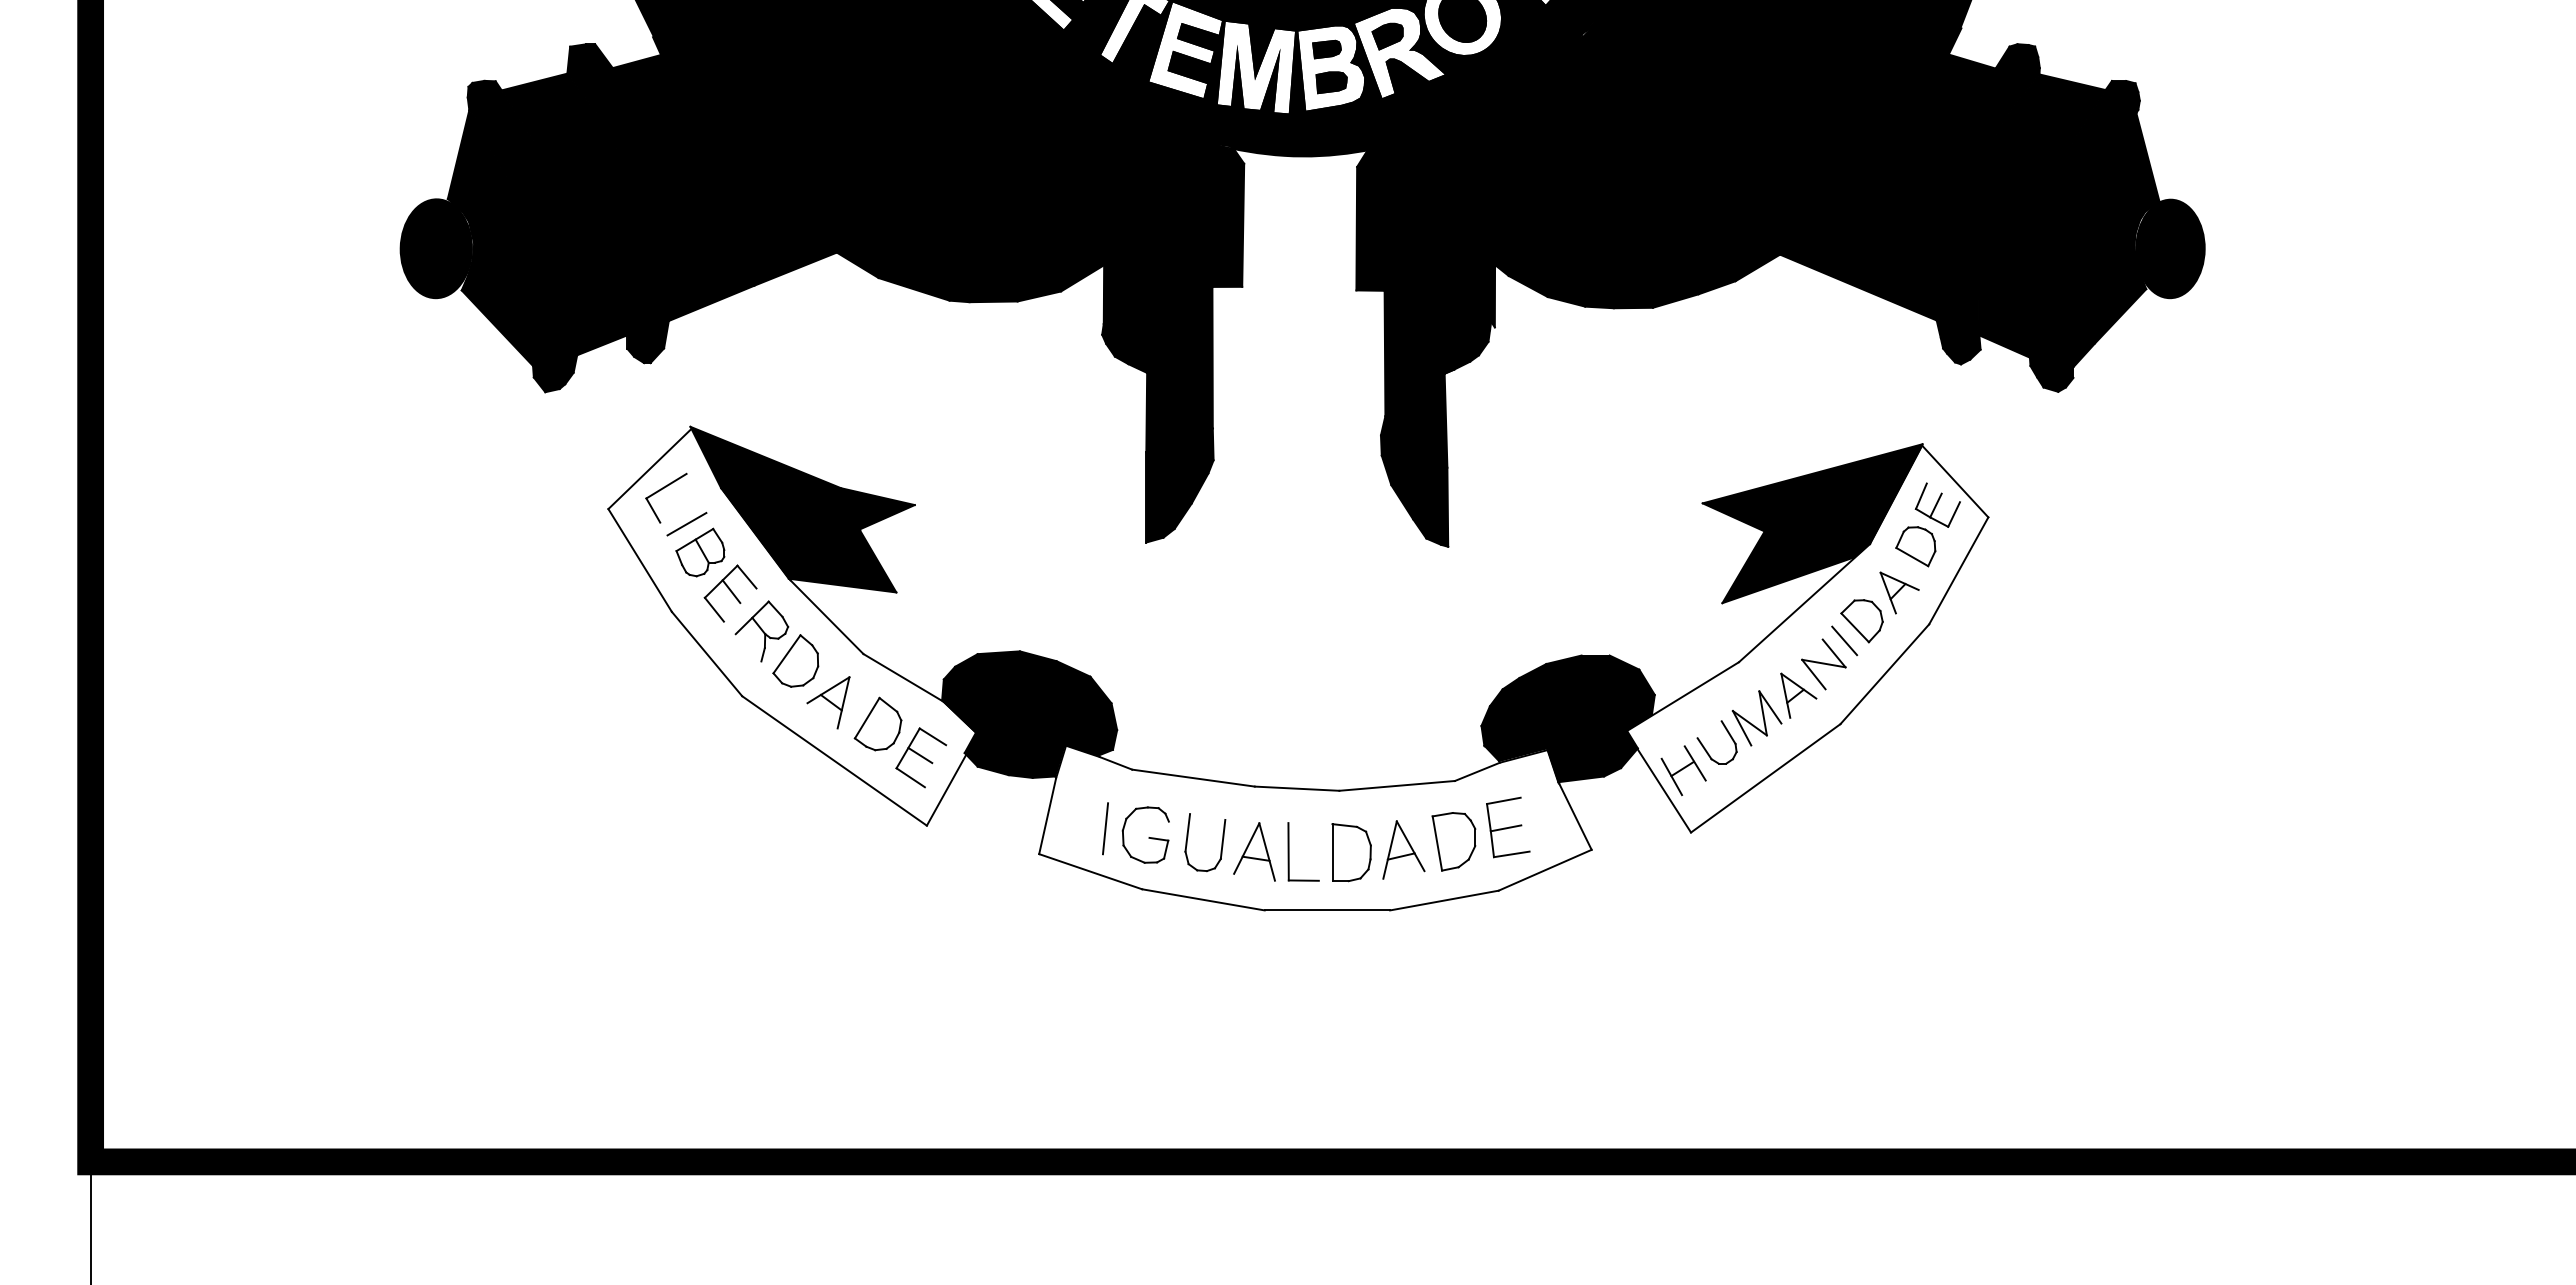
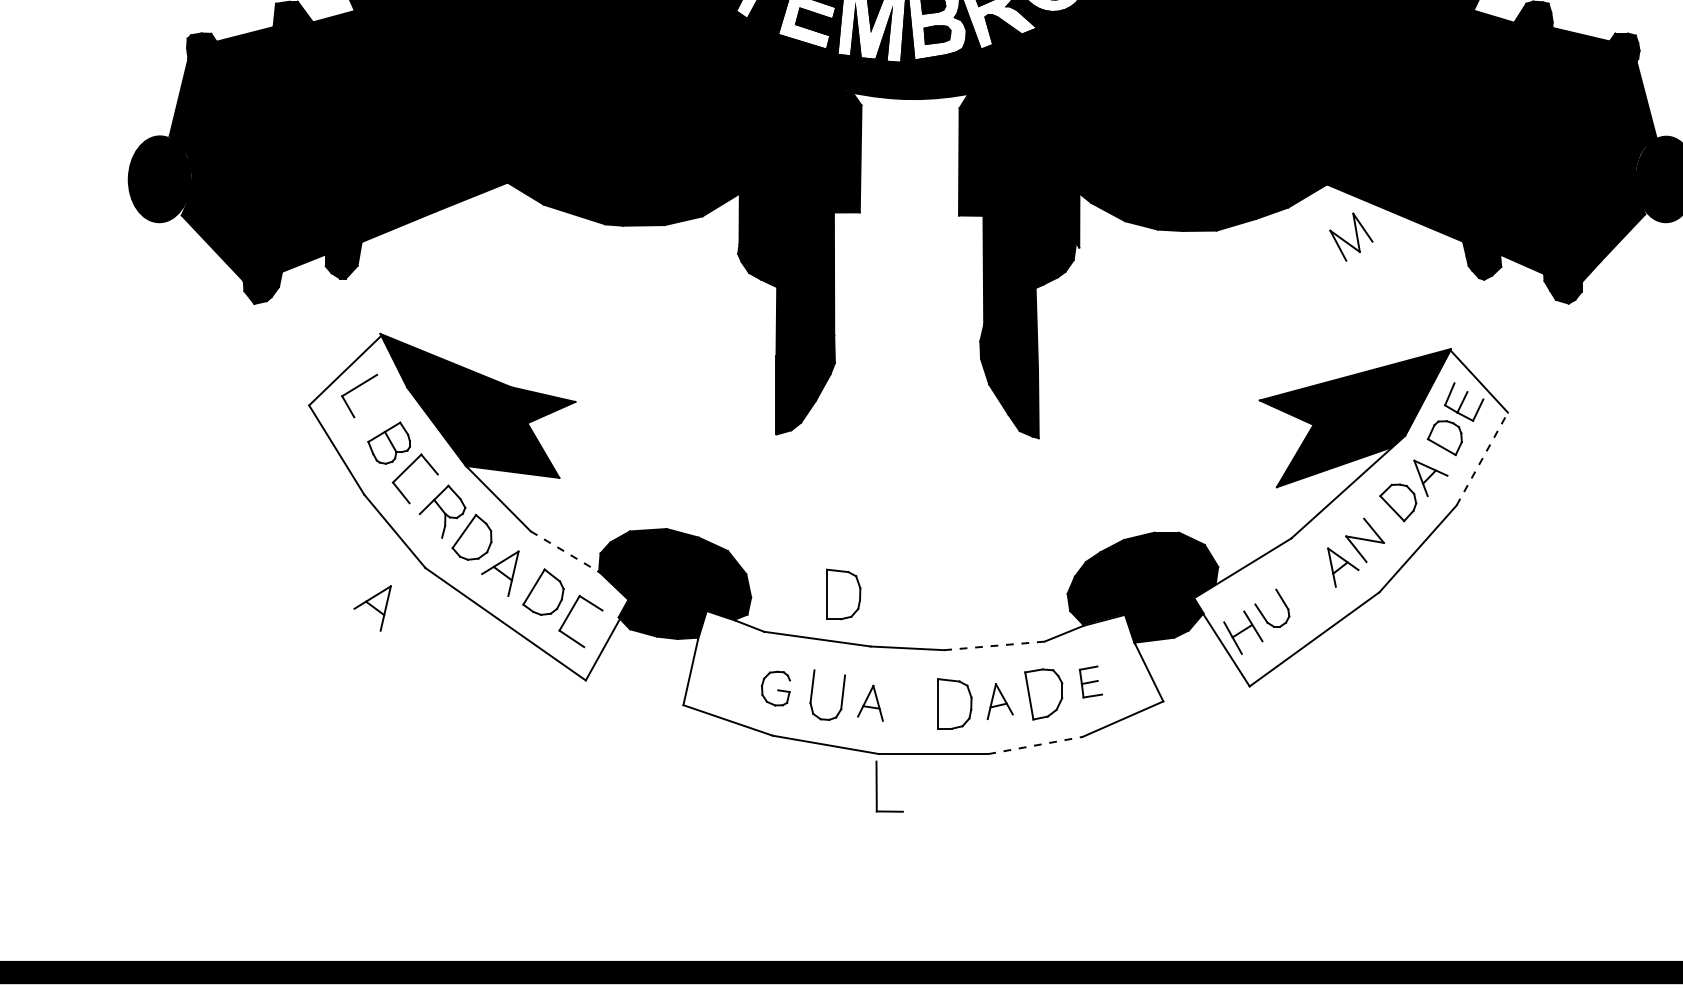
line: (686, 524) -> (377, 418), removed
line: (1959, 570) -> (1482, 458), solid -> dashed
line: (731, 591) -> (416, 477), removed
line: (1844, 640) -> (1382, 519), removed
line: (903, 677) -> (565, 551), solid -> dashed
part: (1762, 717) -> (1356, 236), moved
part: (1223, 726) -> (843, 594), added
part: (681, 742) -> (372, 608), added
line: (920, 755) -> (580, 619), removed
line: (1396, 785) -> (993, 645), solid -> dashed
part: (1508, 827) -> (1091, 682), size x0.6
line: (1105, 828) -> (741, 682), removed
part: (1145, 834) -> (775, 688), size x0.7
part: (1403, 849) -> (999, 701), size x0.7
part: (1254, 851) -> (870, 702), size x0.7
part: (1289, 851) -> (877, 786), moved
line: (1444, 900) -> (1035, 745), solid -> dashed

